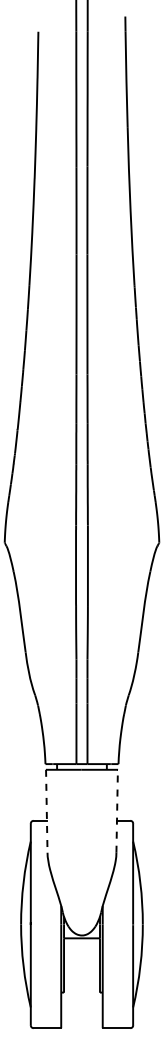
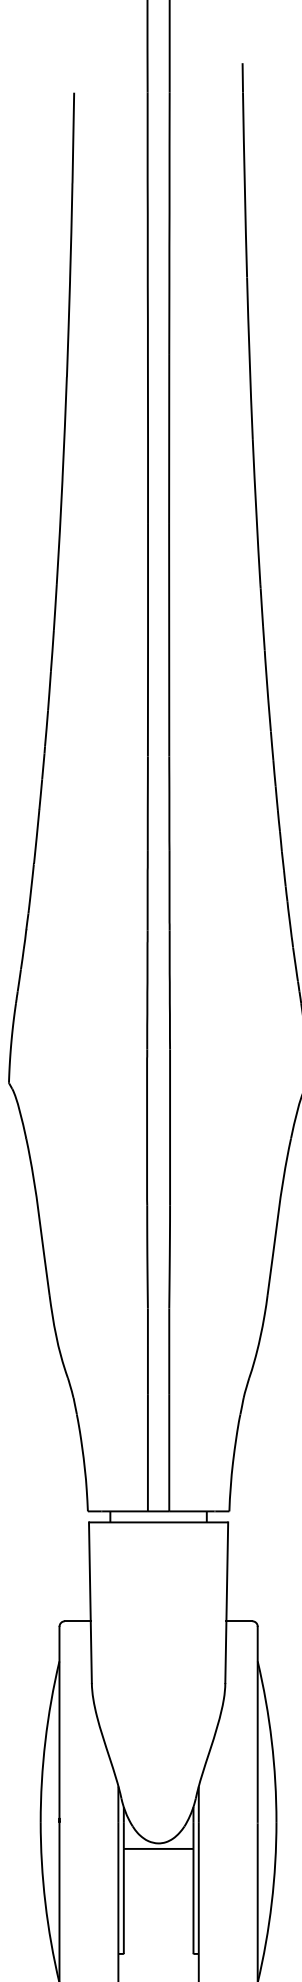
line: (117, 810) -> (227, 1601), dashed -> solid
line: (46, 811) -> (89, 1603), dashed -> solid

